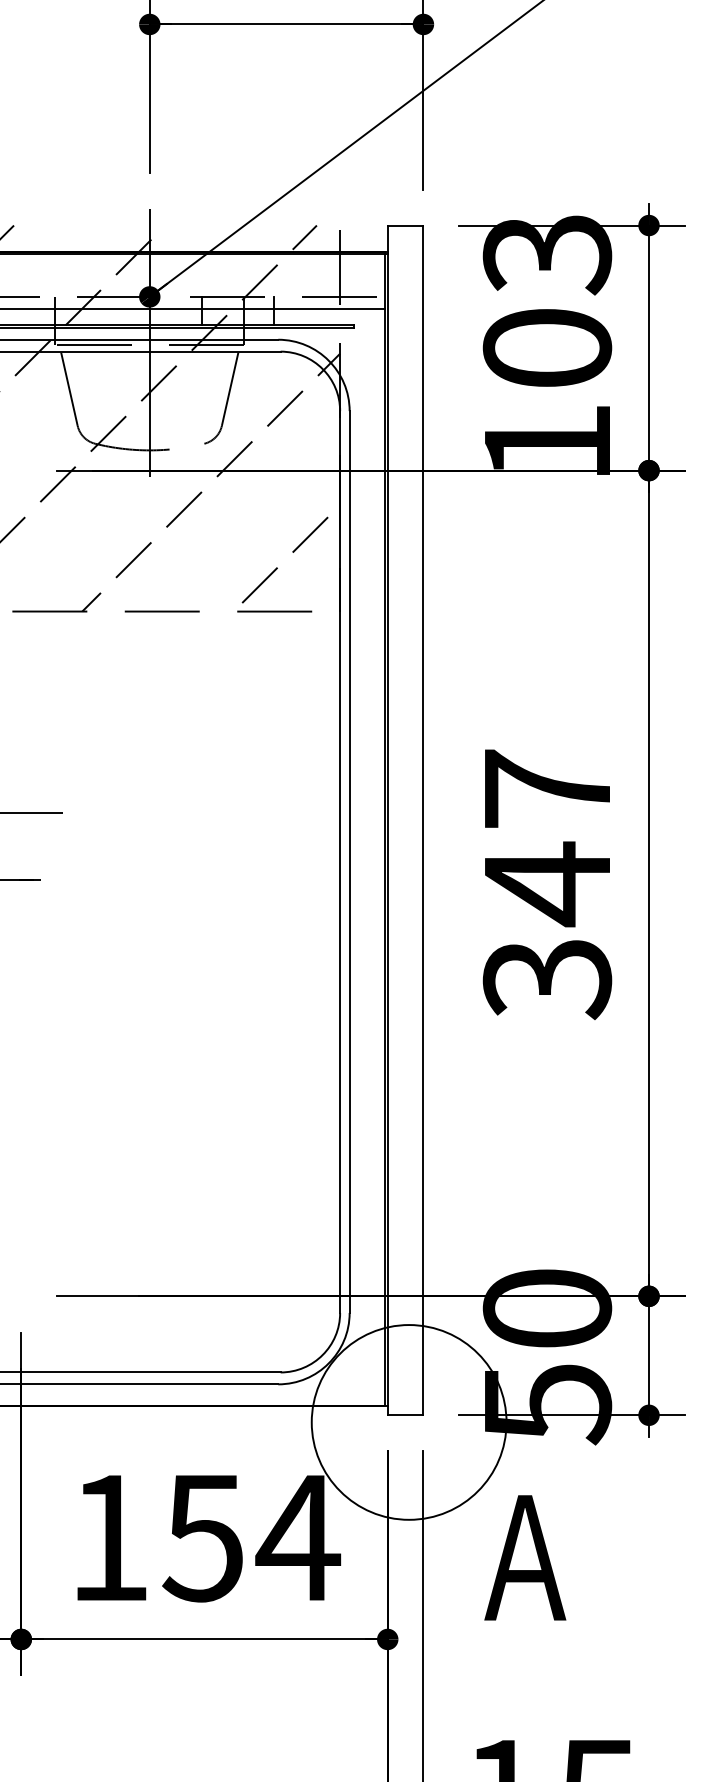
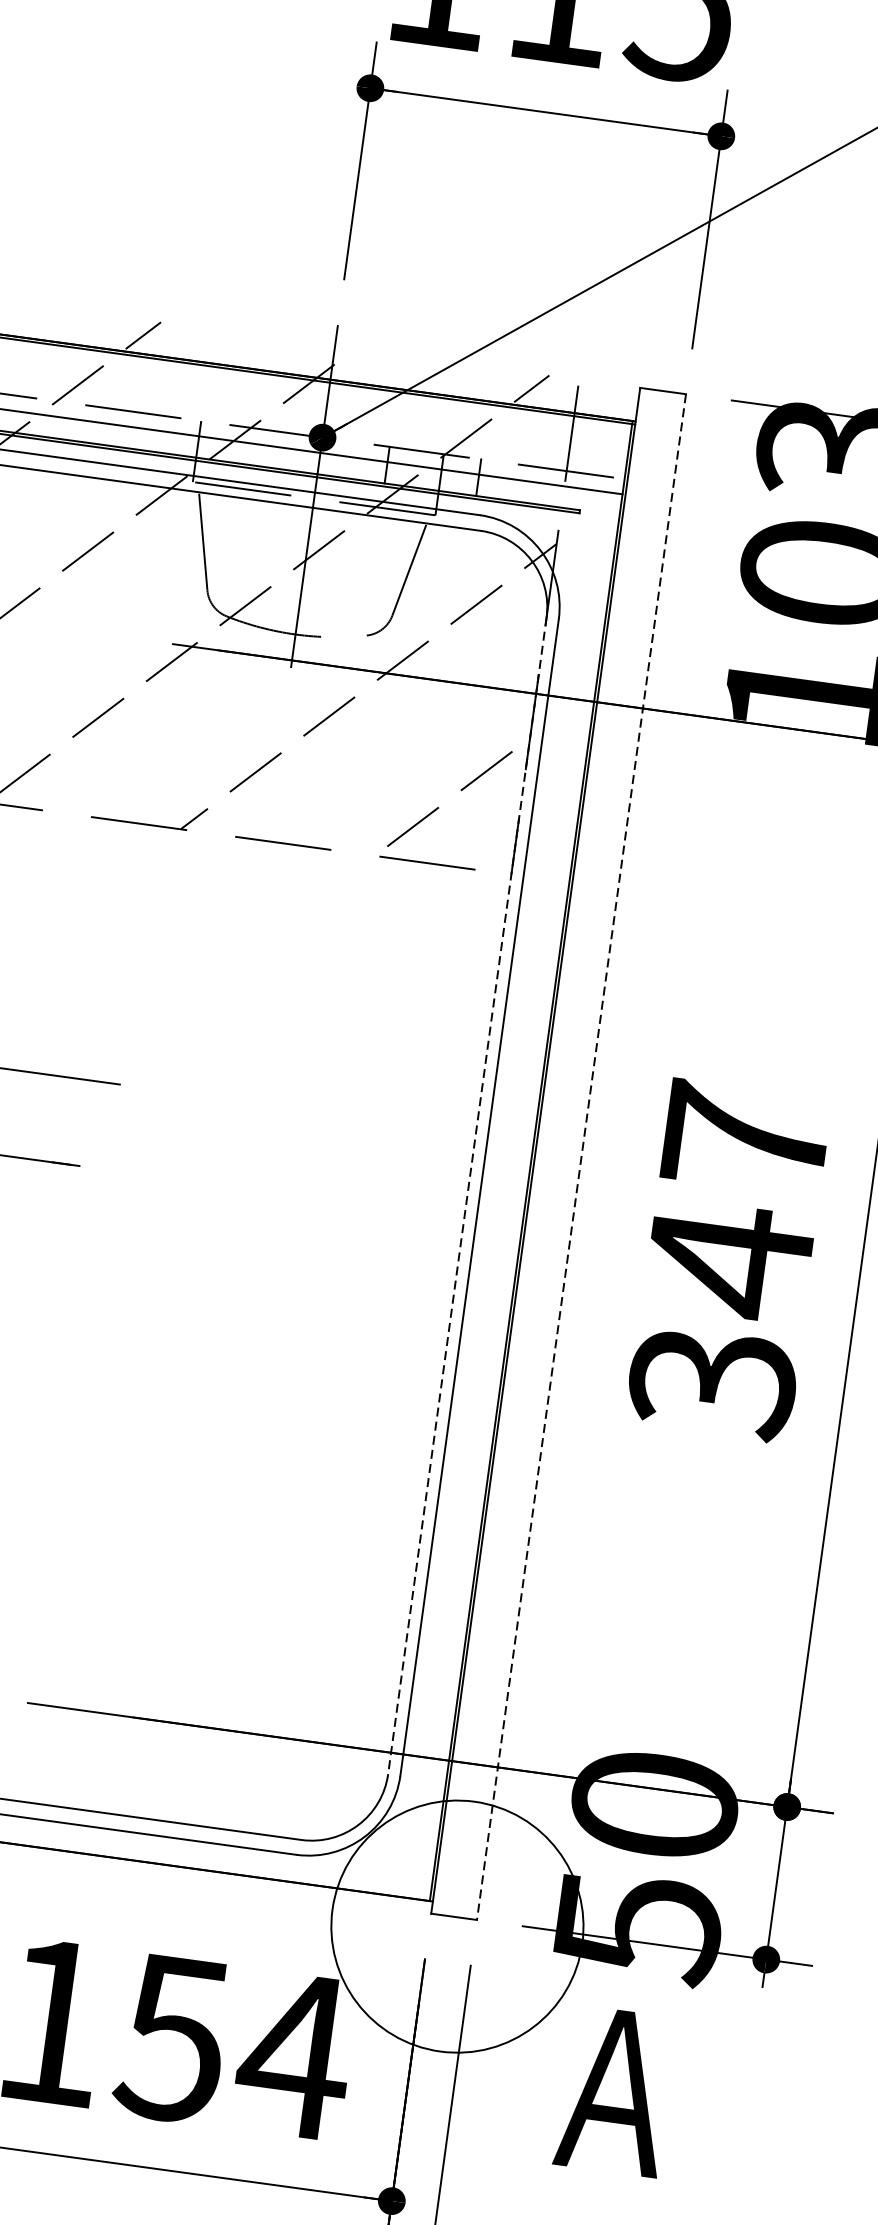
line: (423, 820) -> (581, 1157), solid -> dashed
line: (340, 862) -> (467, 1196), solid -> dashed
text: (525, 1557) -> (615, 2090), moved

